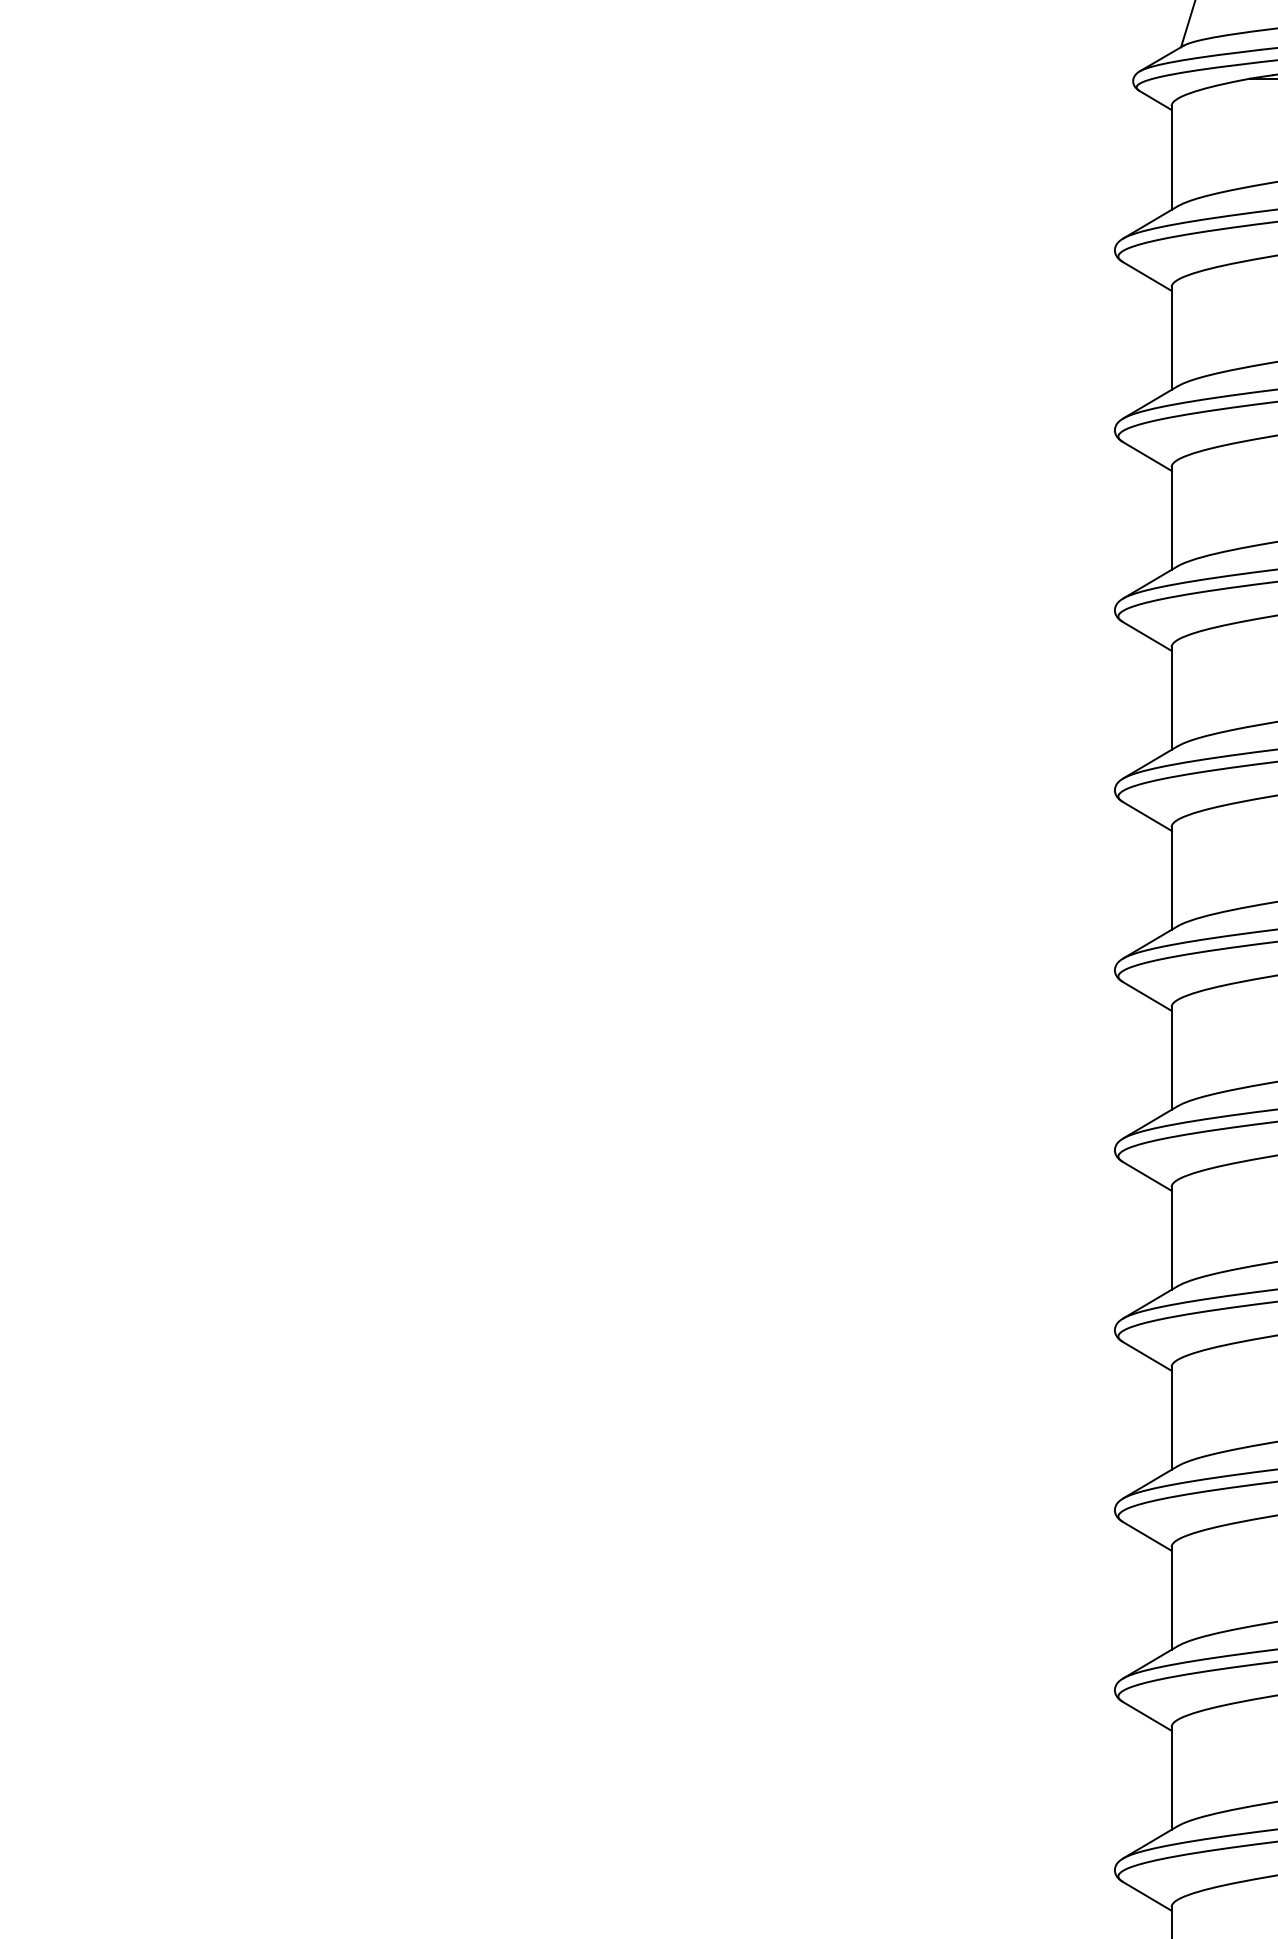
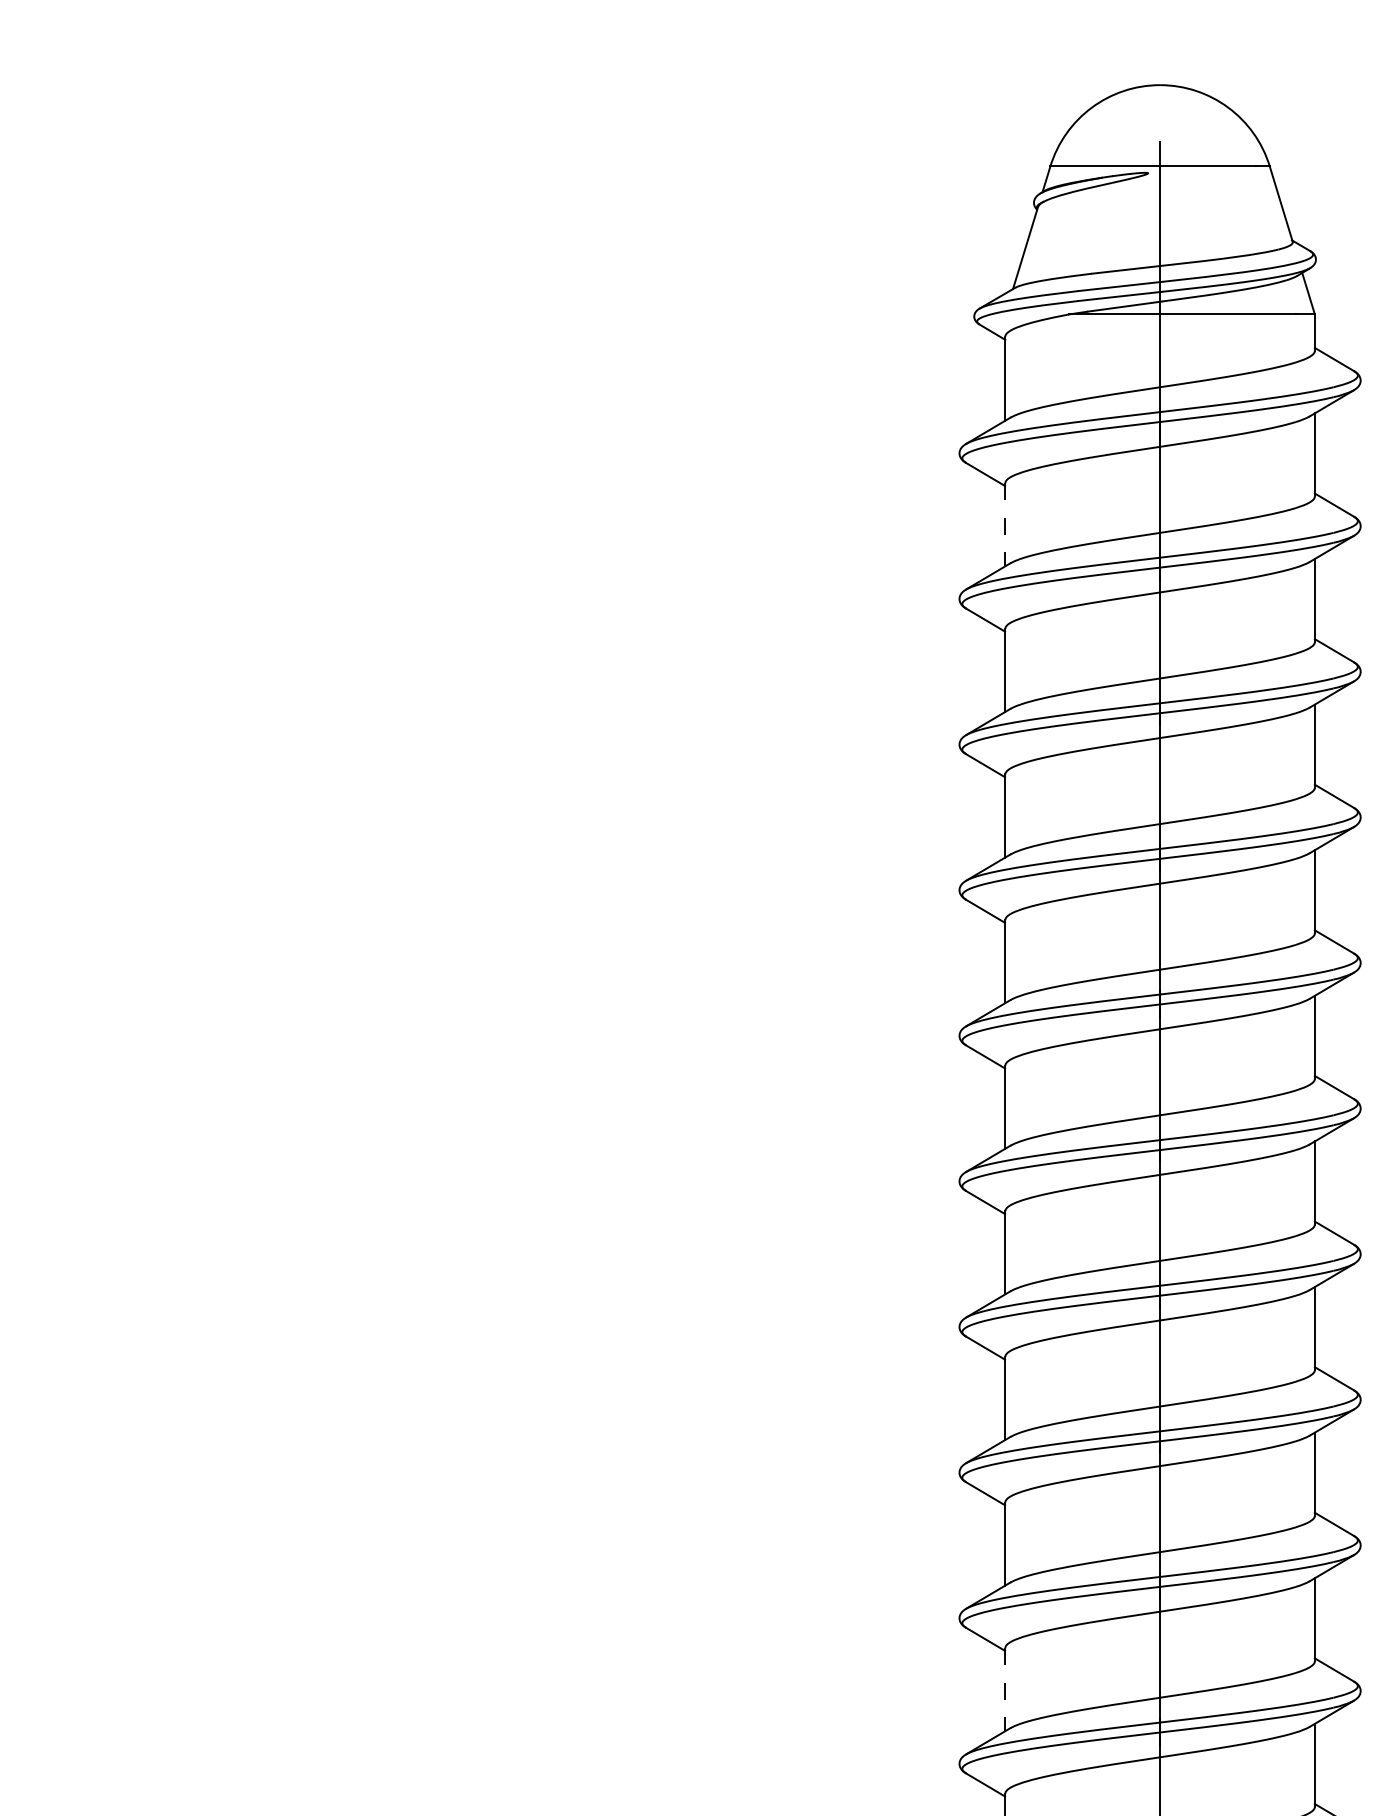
line: (1171, 338) -> (1005, 524), solid -> dashed
line: (1171, 1778) -> (1005, 1689), solid -> dashed

